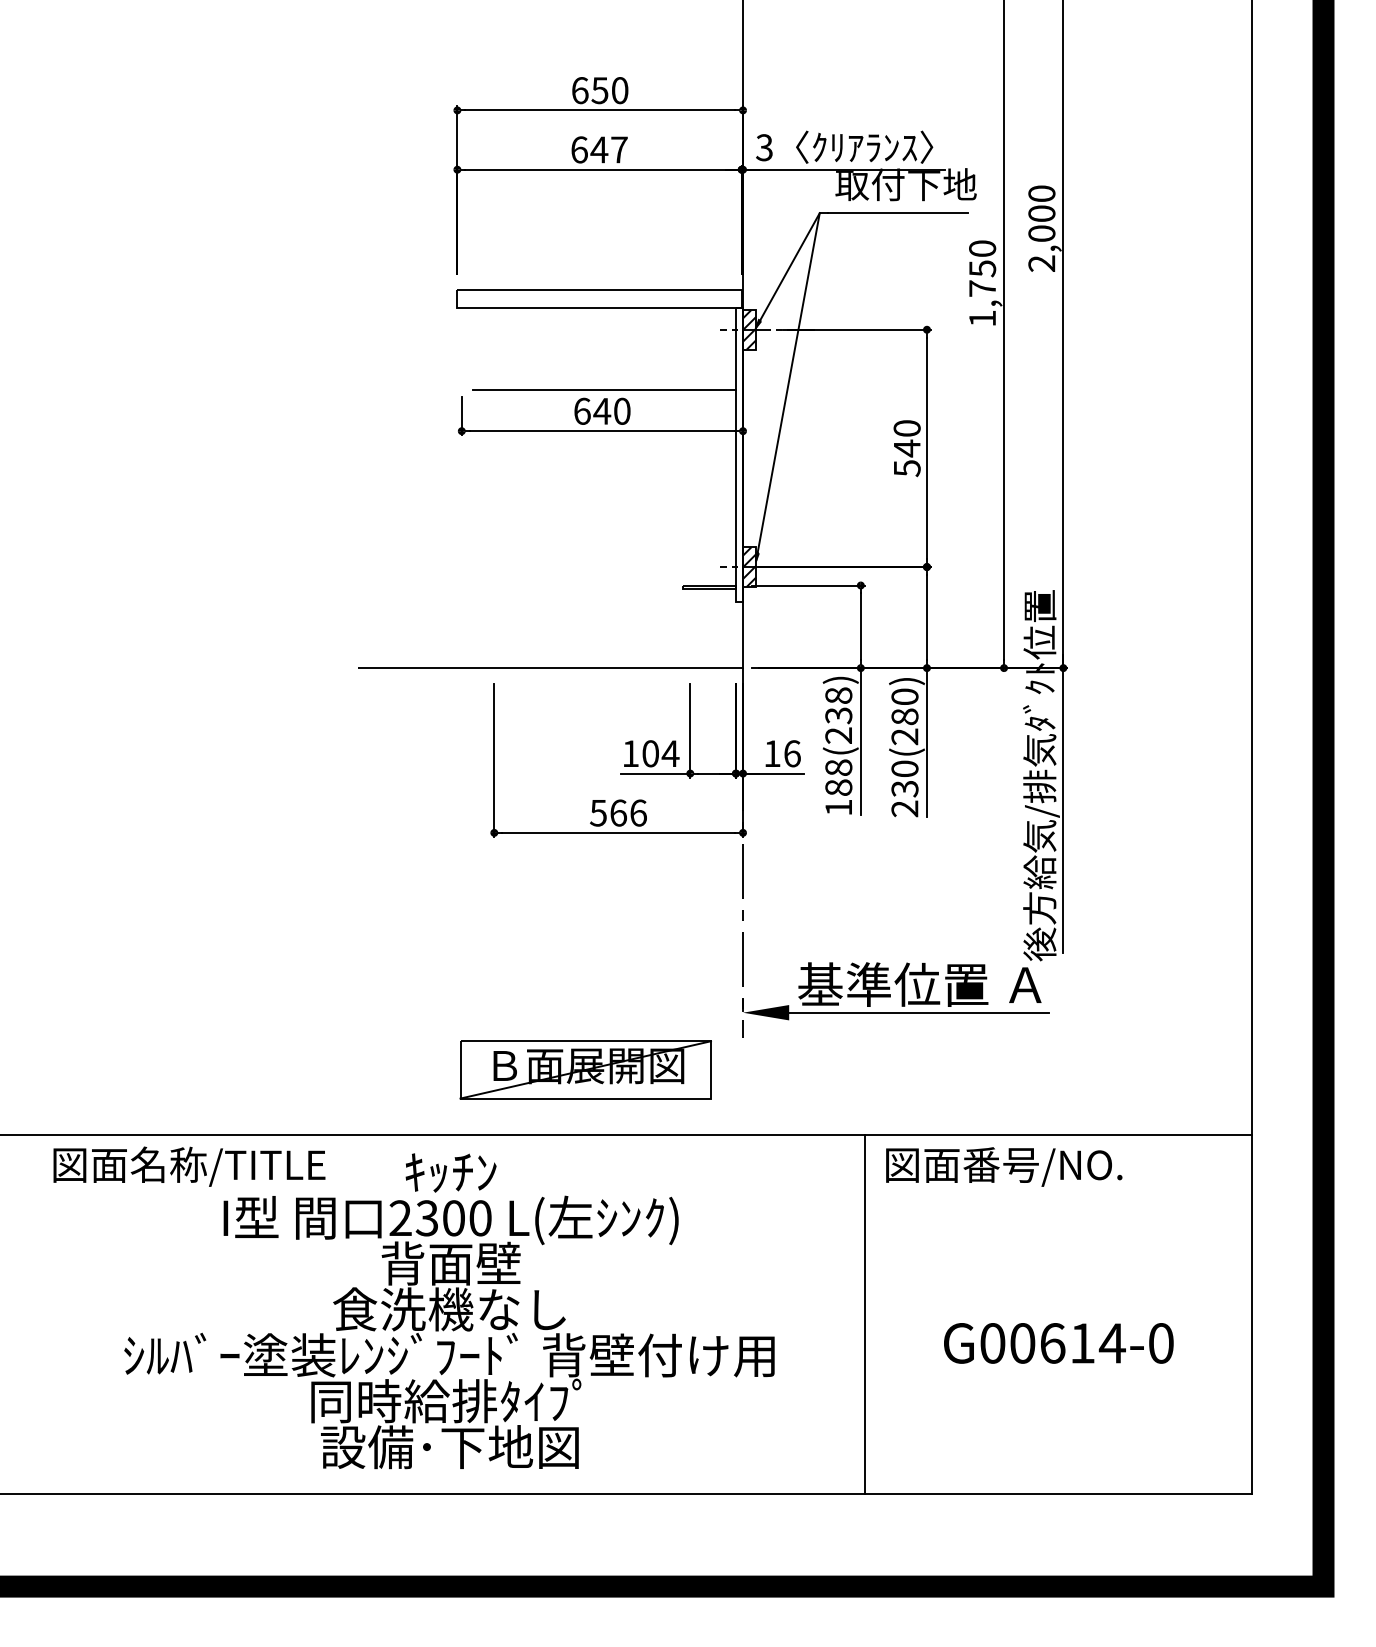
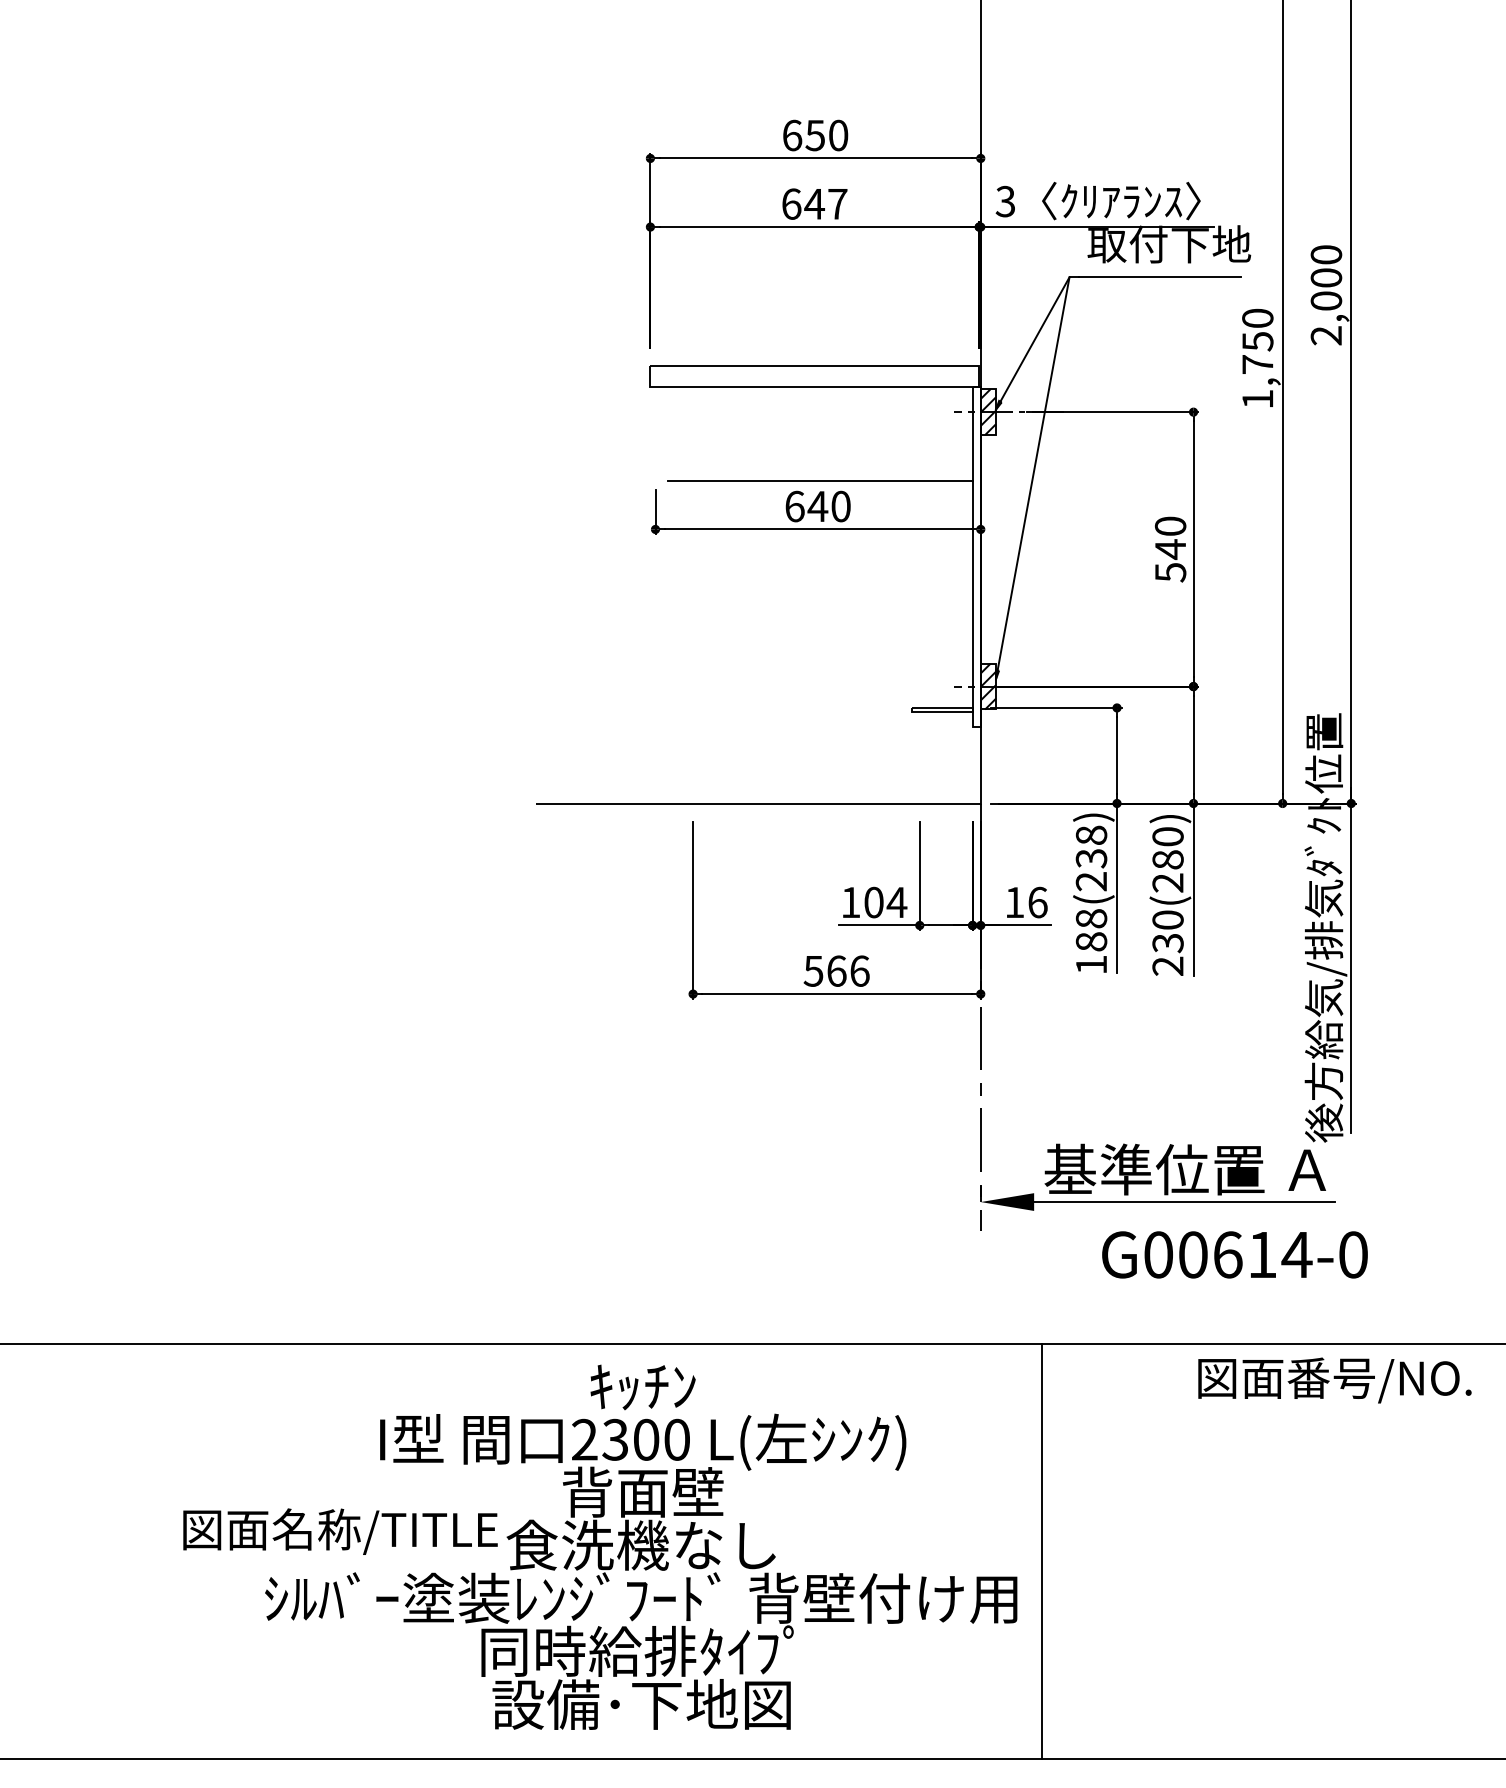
part: (585, 1069) -> (798, 1267), removed
text: (189, 1166) -> (340, 1531), moved
text: (1004, 1166) -> (1335, 1379), moved
line: (865, 1314) -> (1042, 1551), moved
text: (1058, 1343) -> (1234, 1255), moved

